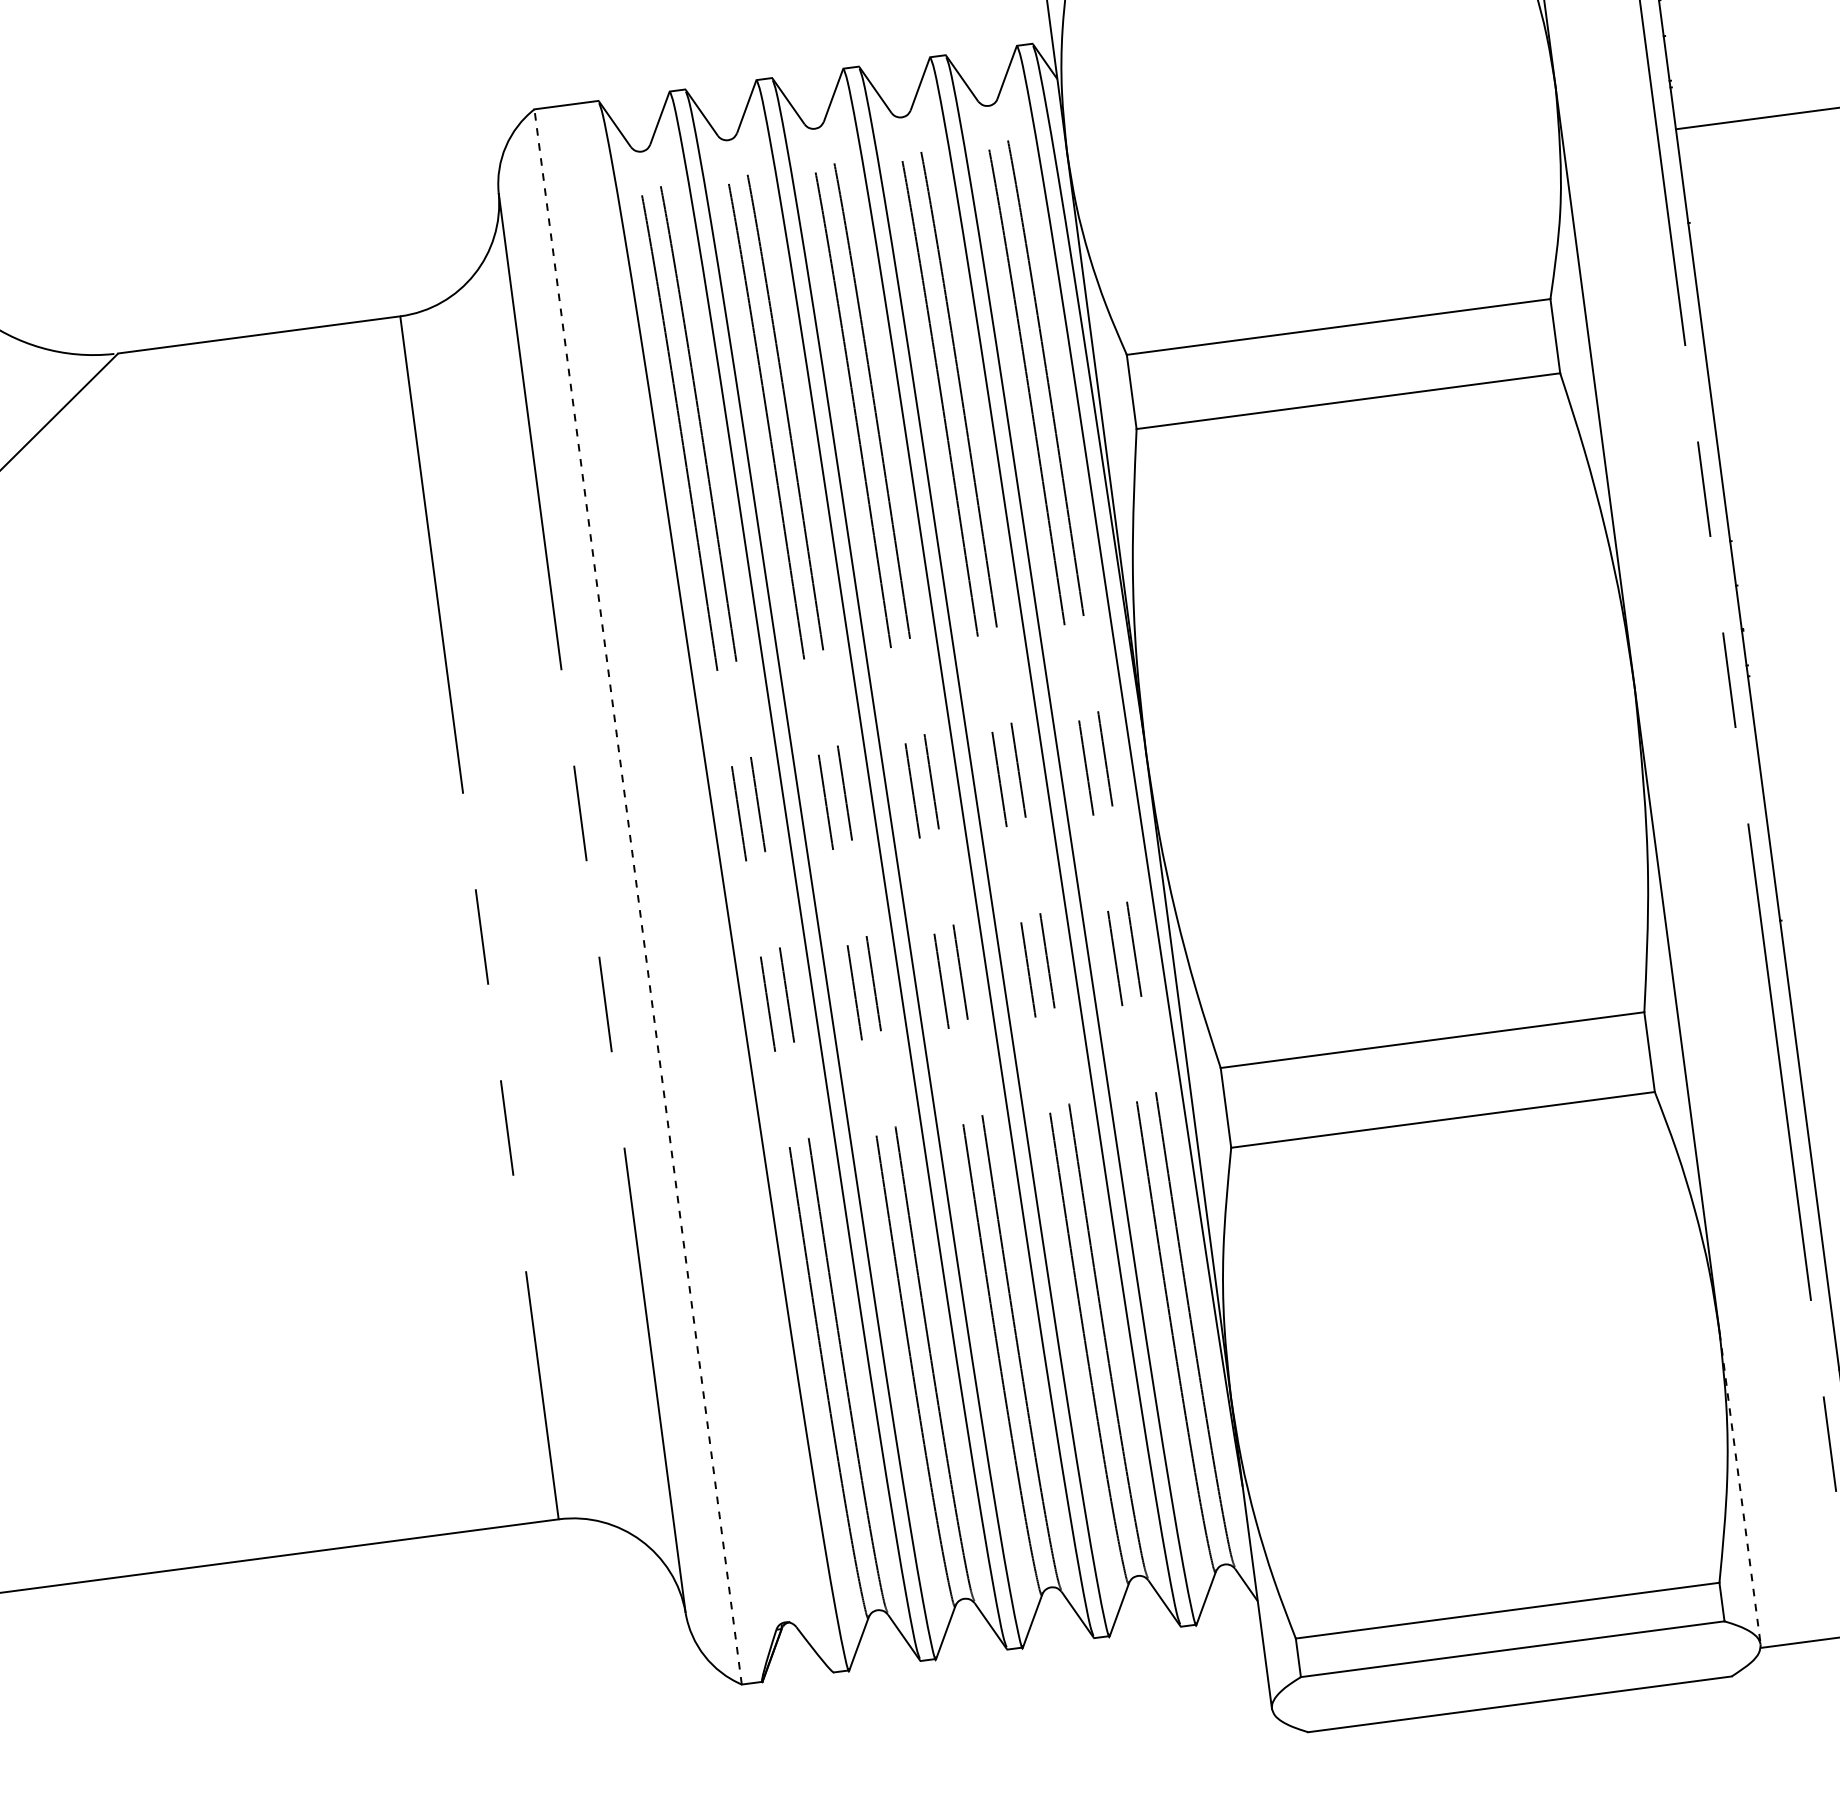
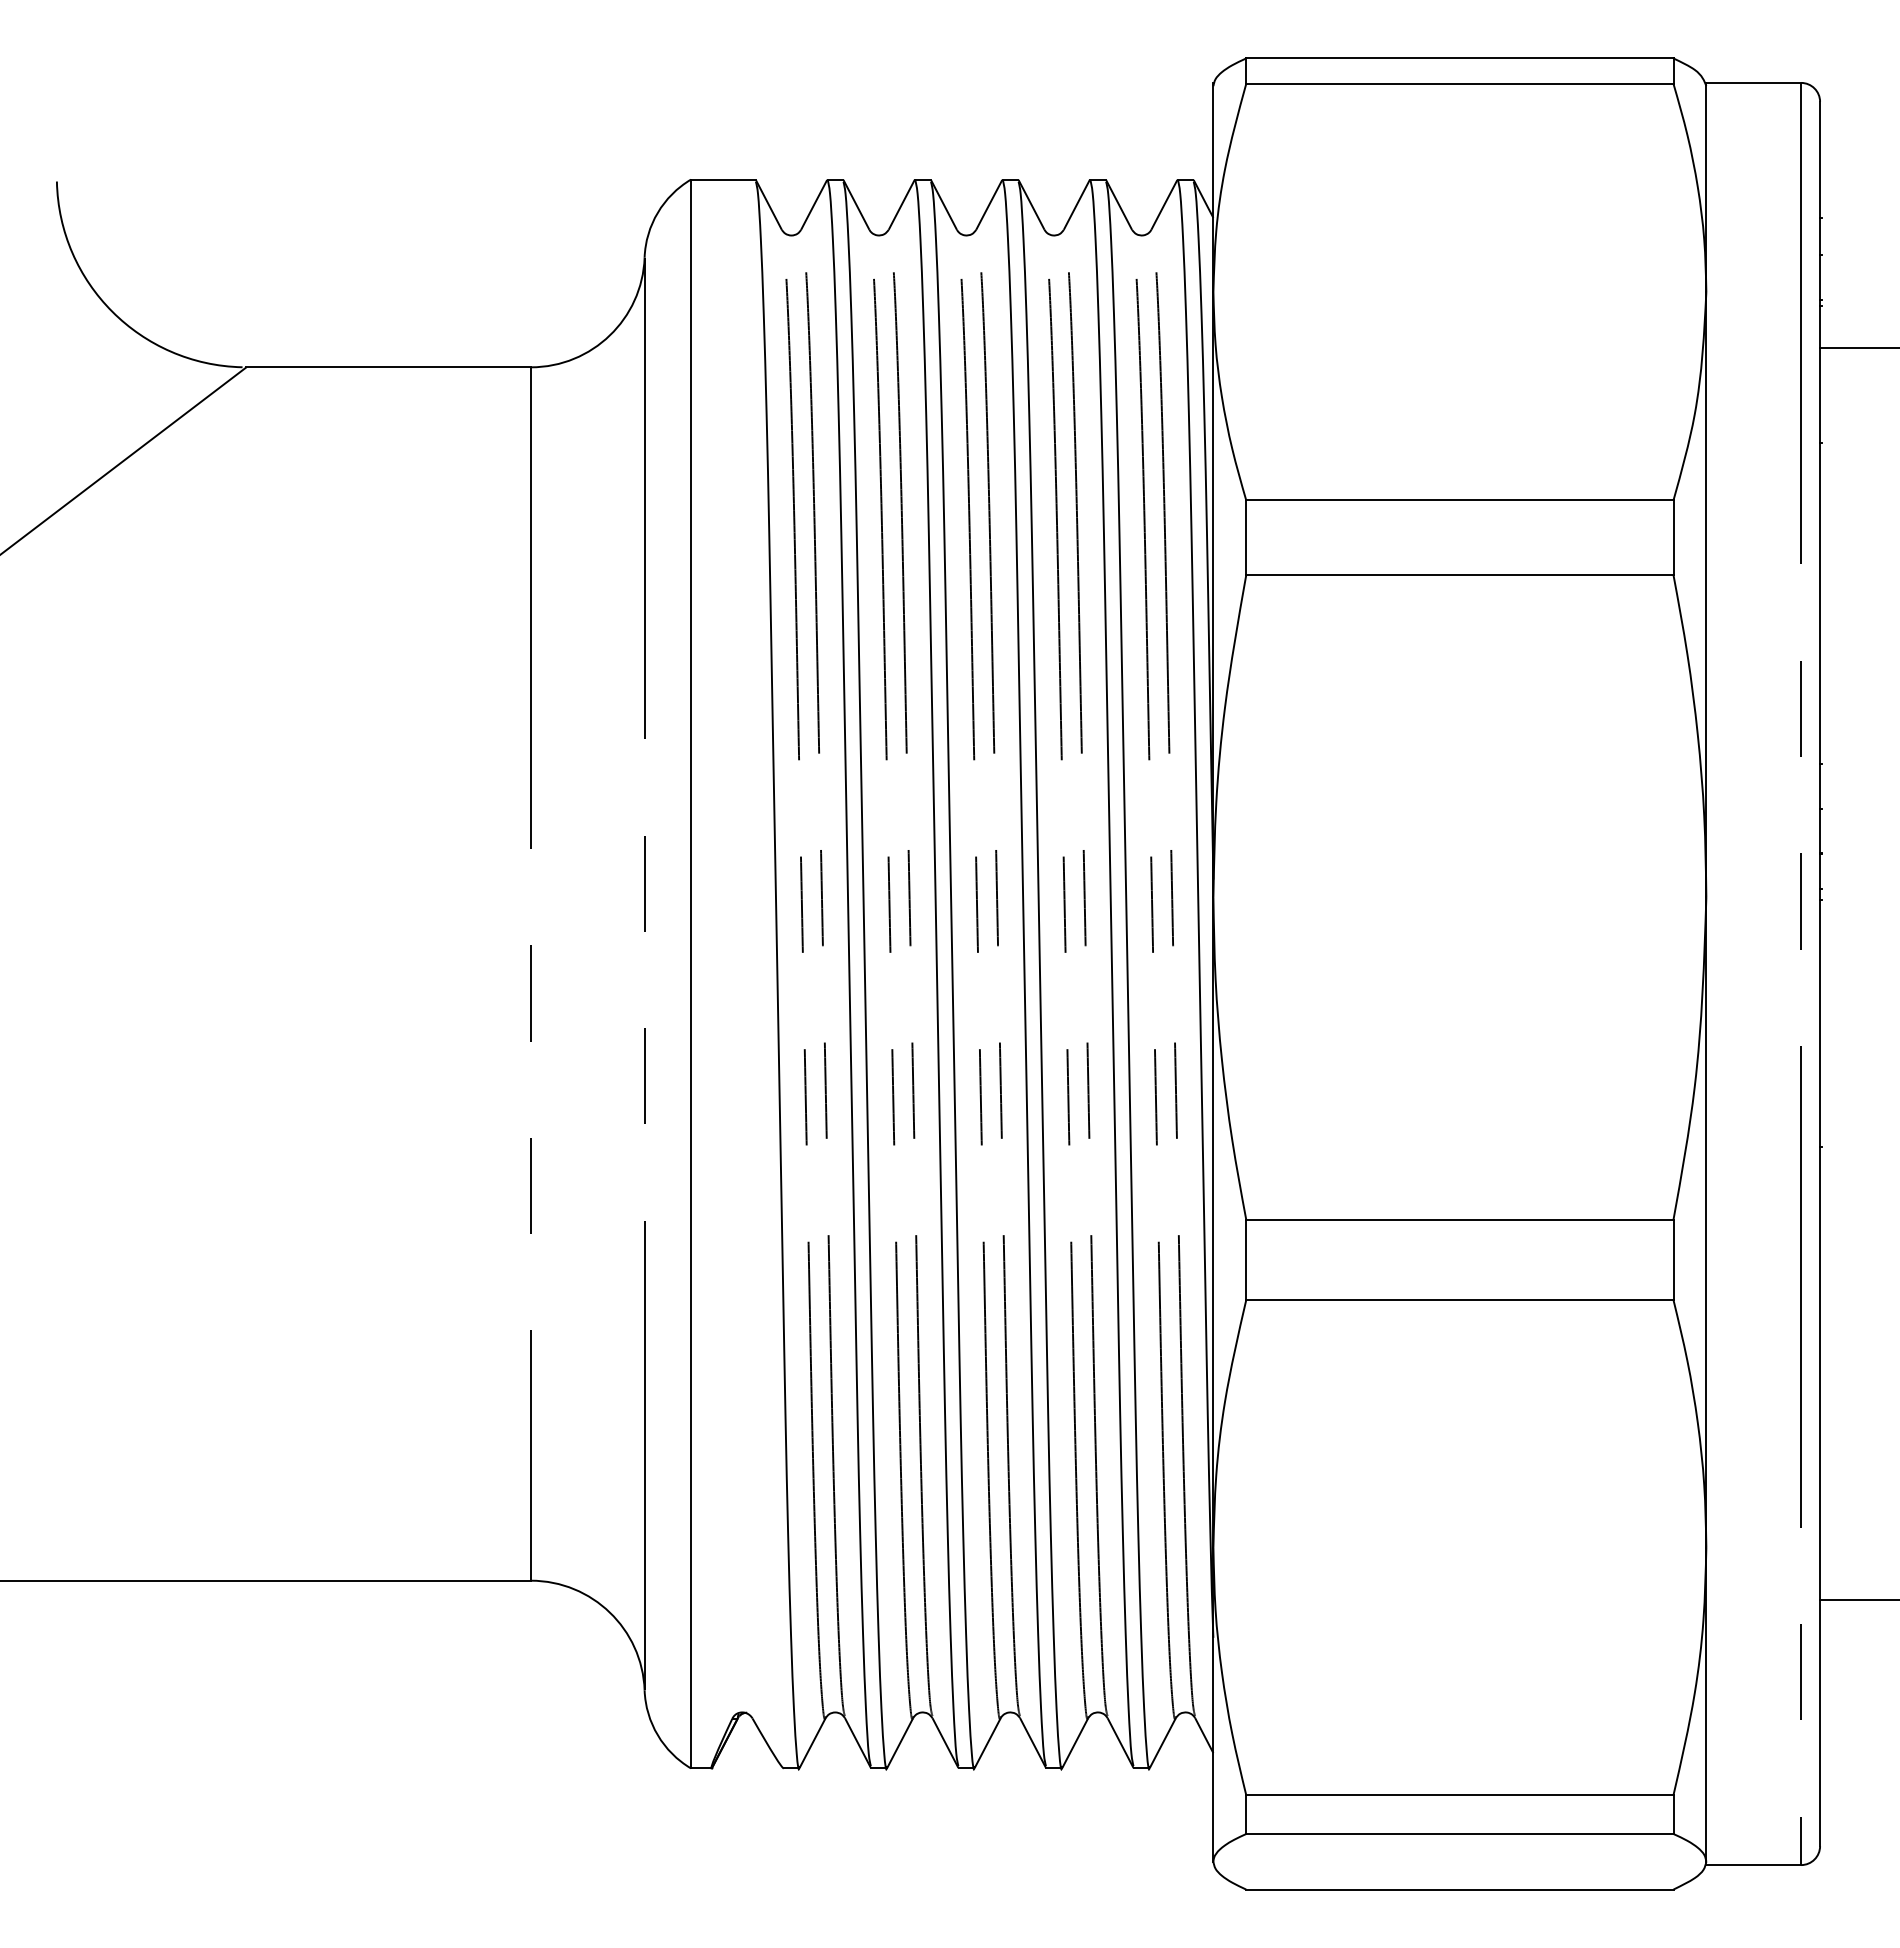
line: (637, 896) -> (690, 973), dashed -> solid
line: (1740, 1489) -> (1706, 1705), dashed -> solid

